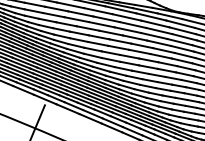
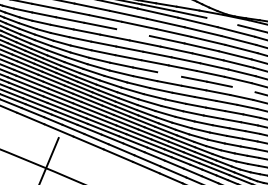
line: (170, 16) -> (222, 21), removed
line: (101, 24) -> (132, 32), removed
line: (129, 56) -> (169, 74), removed
line: (186, 68) -> (243, 89), removed

